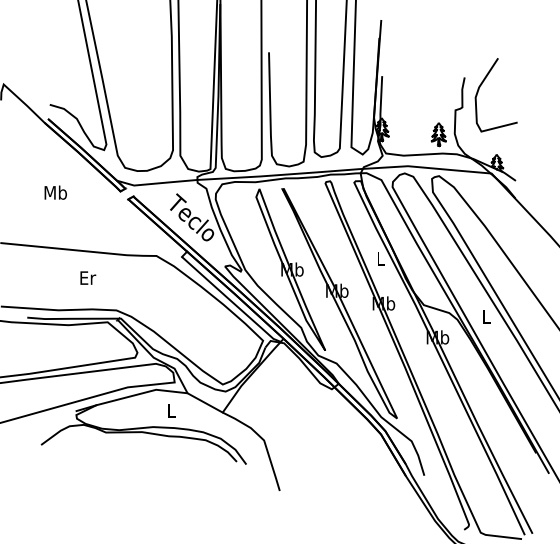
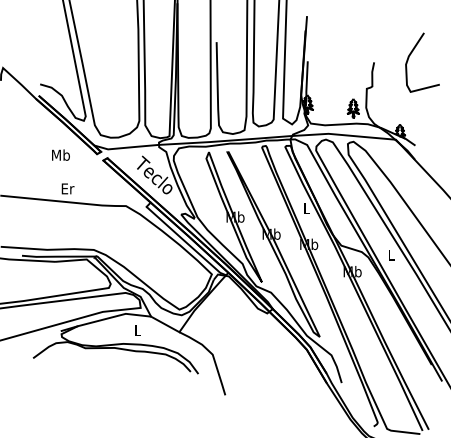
curve: (482, 85) -> (411, 54), moved
text: (55, 191) -> (60, 154), moved
text: (87, 277) -> (67, 188), moved

